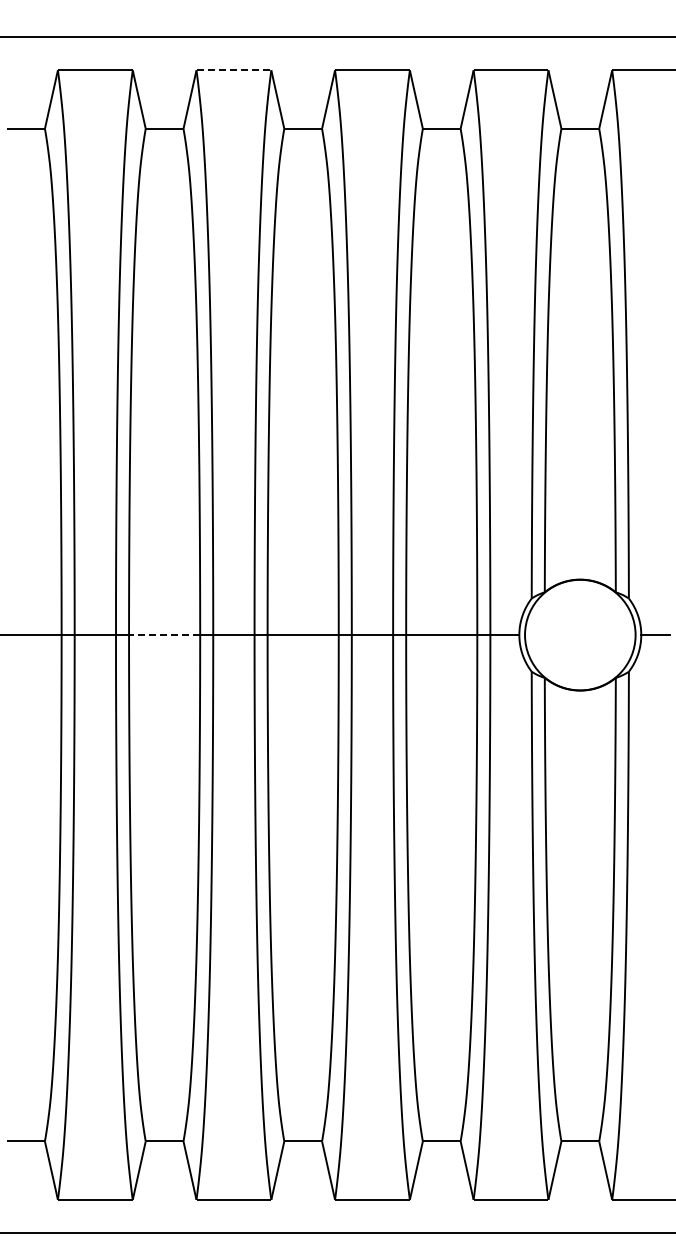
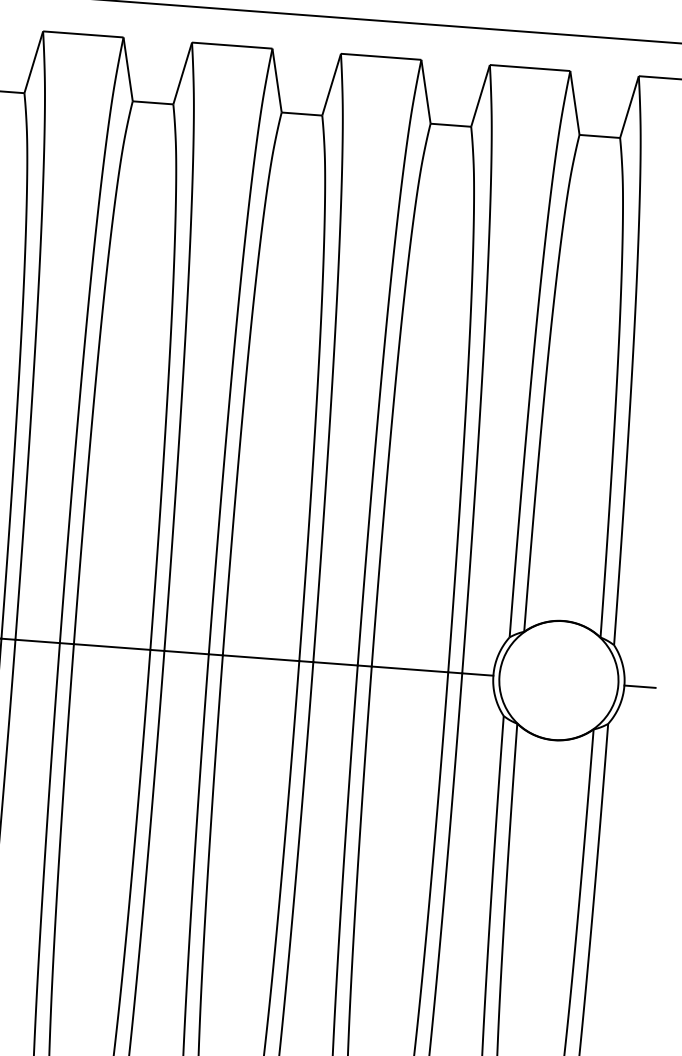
line: (234, 70) -> (232, 45), dashed -> solid
line: (164, 635) -> (111, 647), dashed -> solid

